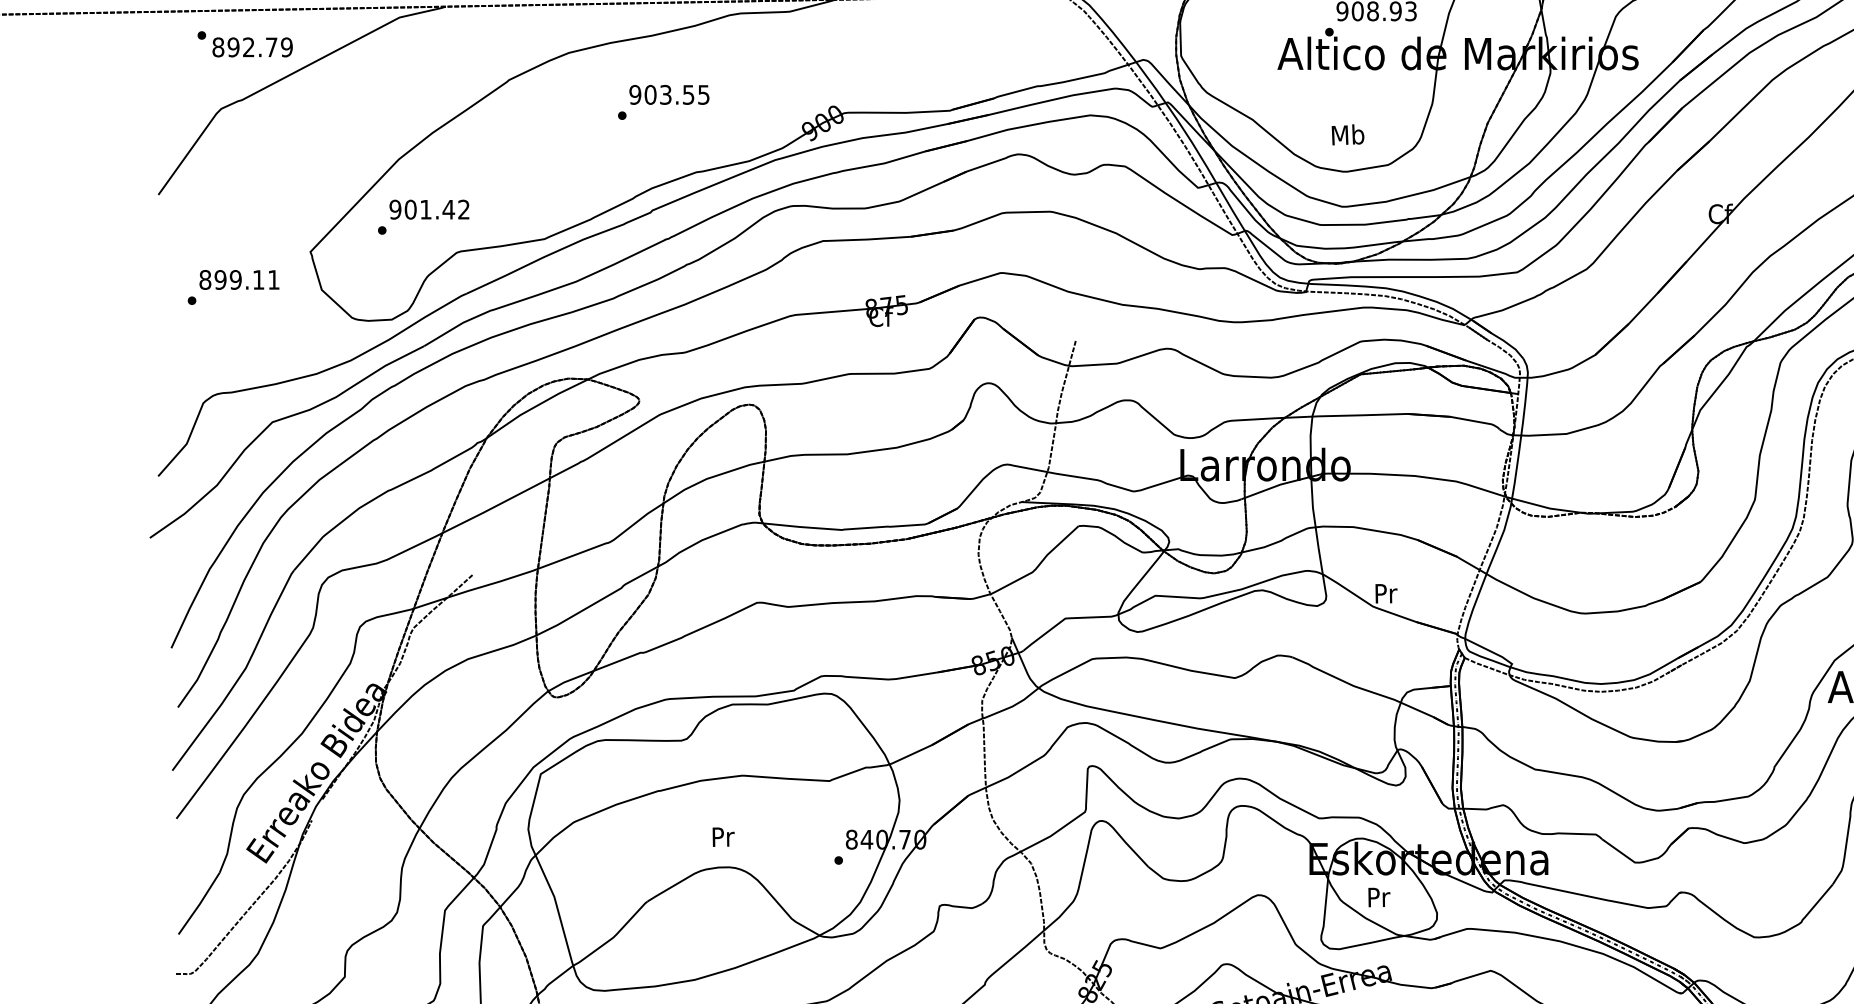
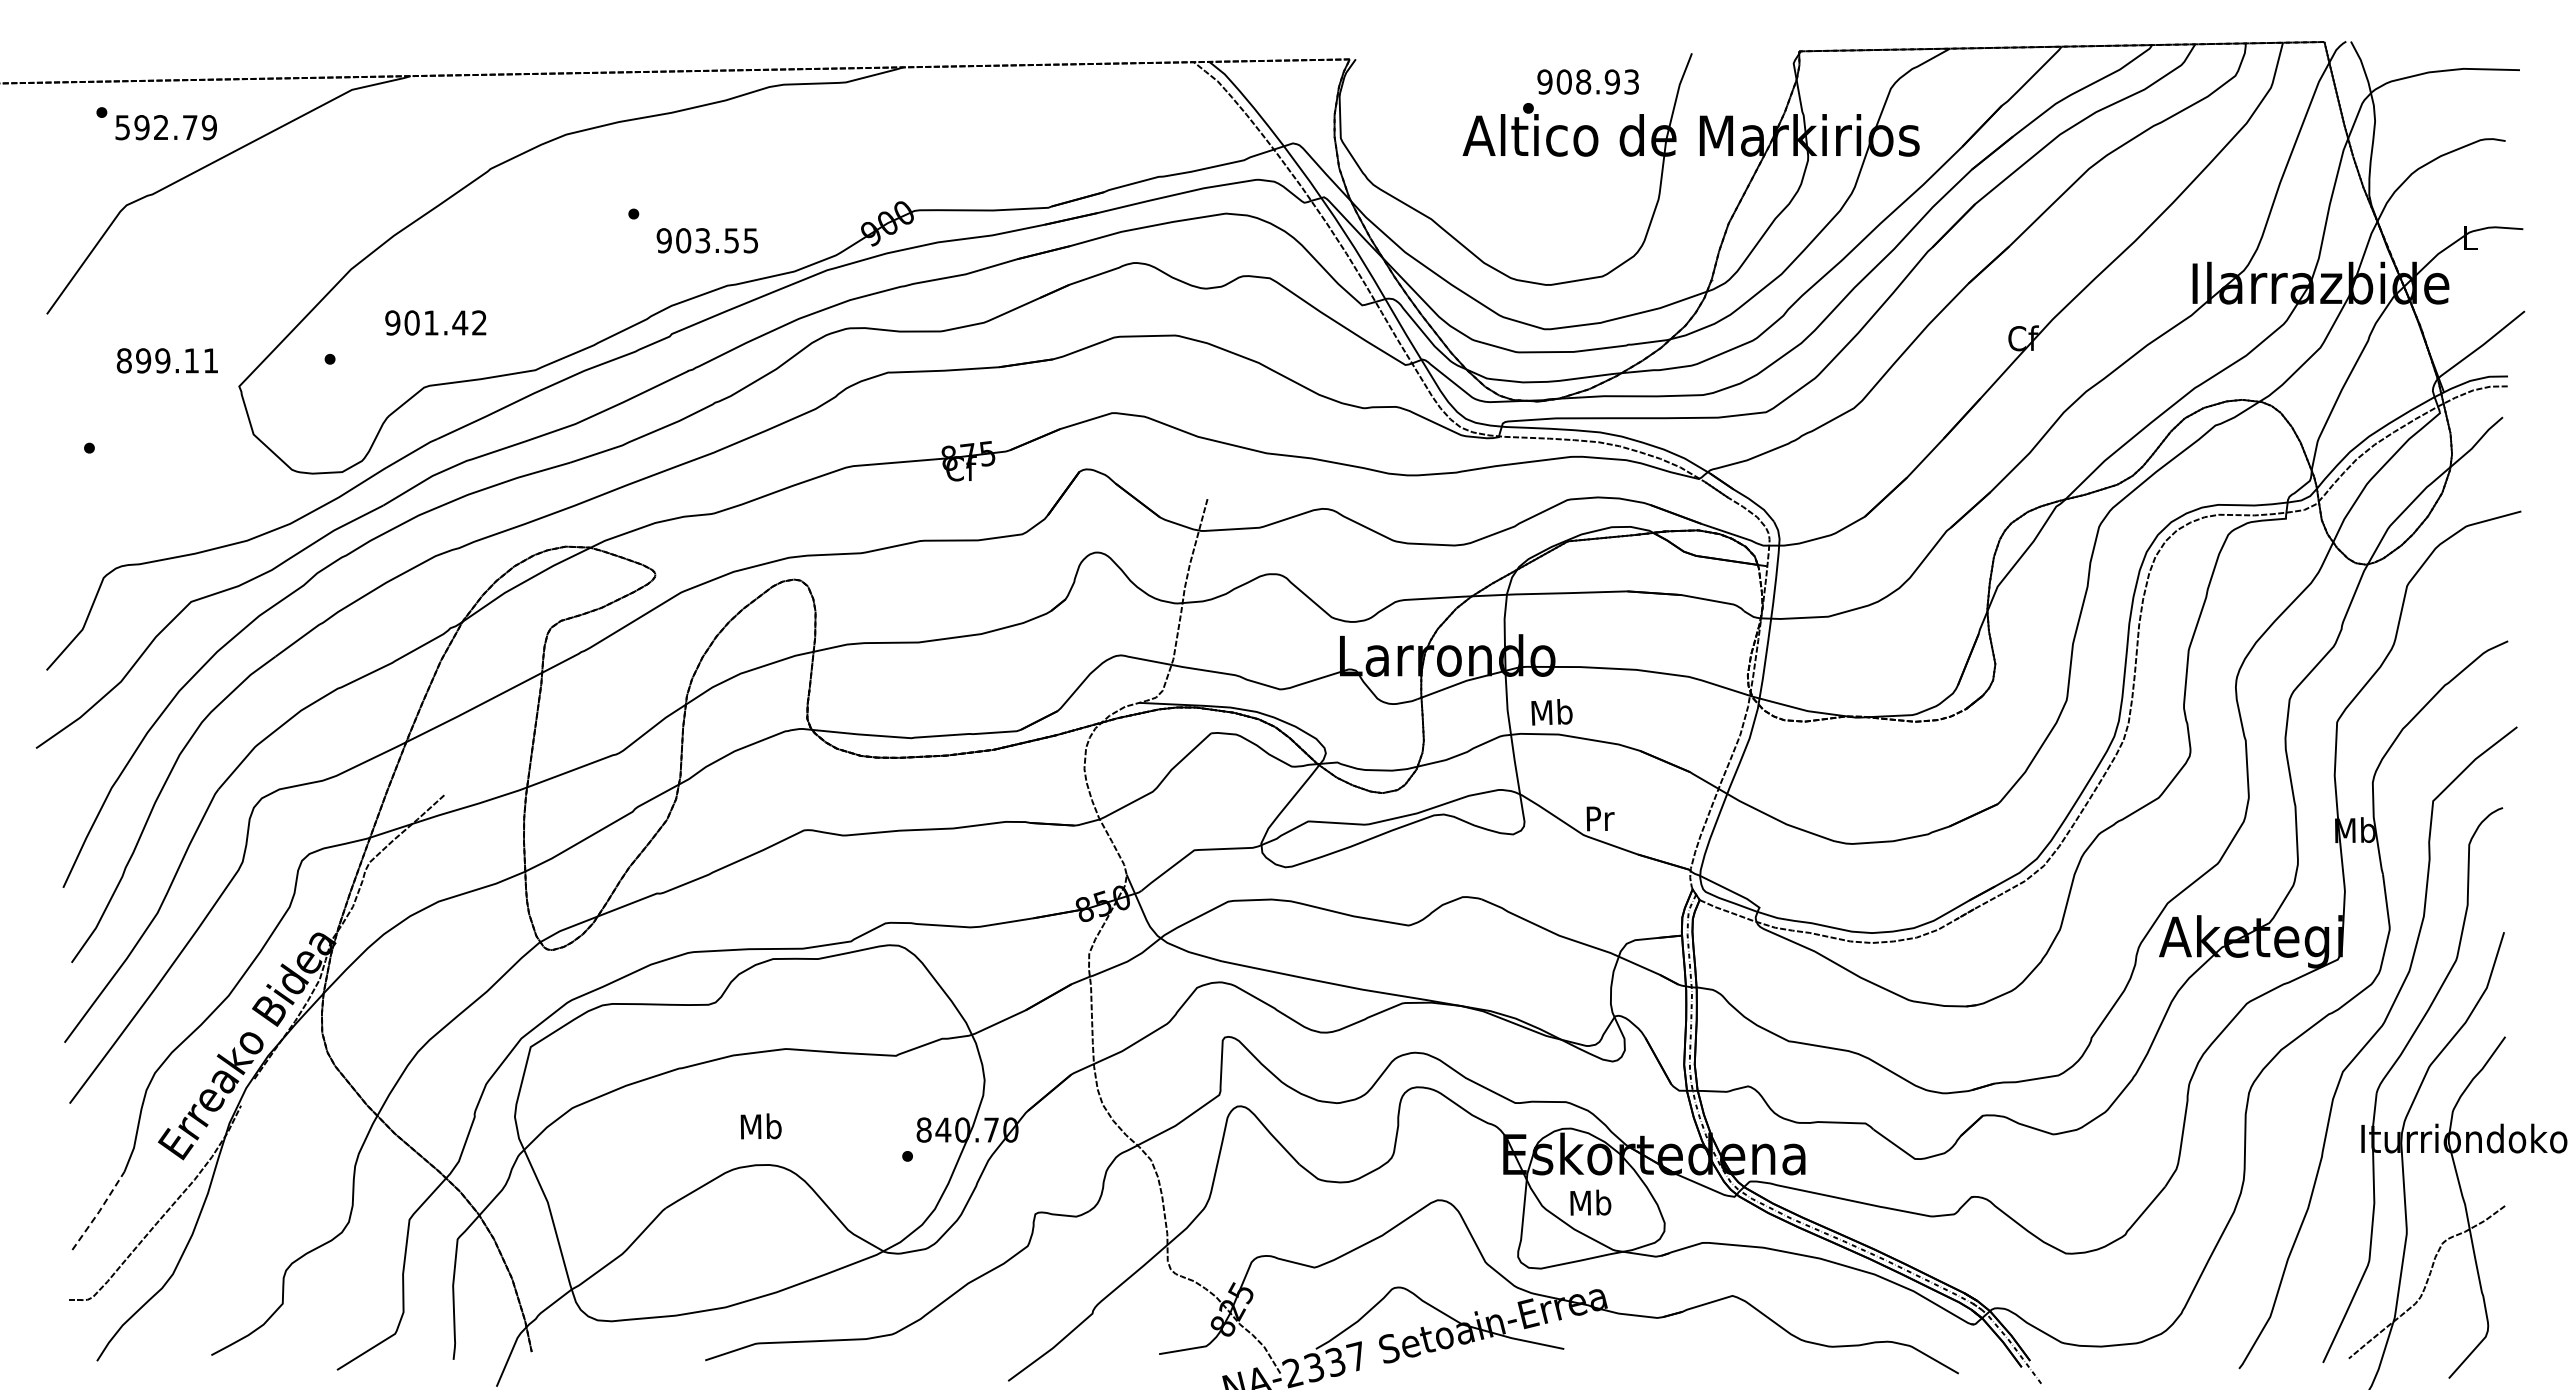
text: (218, 47) -> (122, 127), 892.79 -> 592.79
text: (668, 94) -> (706, 240), moved
text: (1347, 135) -> (1551, 712), moved
text: (429, 209) -> (435, 322), moved
text: (238, 279) -> (166, 360), moved
text: (722, 836) -> (760, 1126), Pr -> Mb
text: (1378, 896) -> (1590, 1202), Pr -> Mb
line: (199, 904) -> (99, 1211), solid -> dashed

